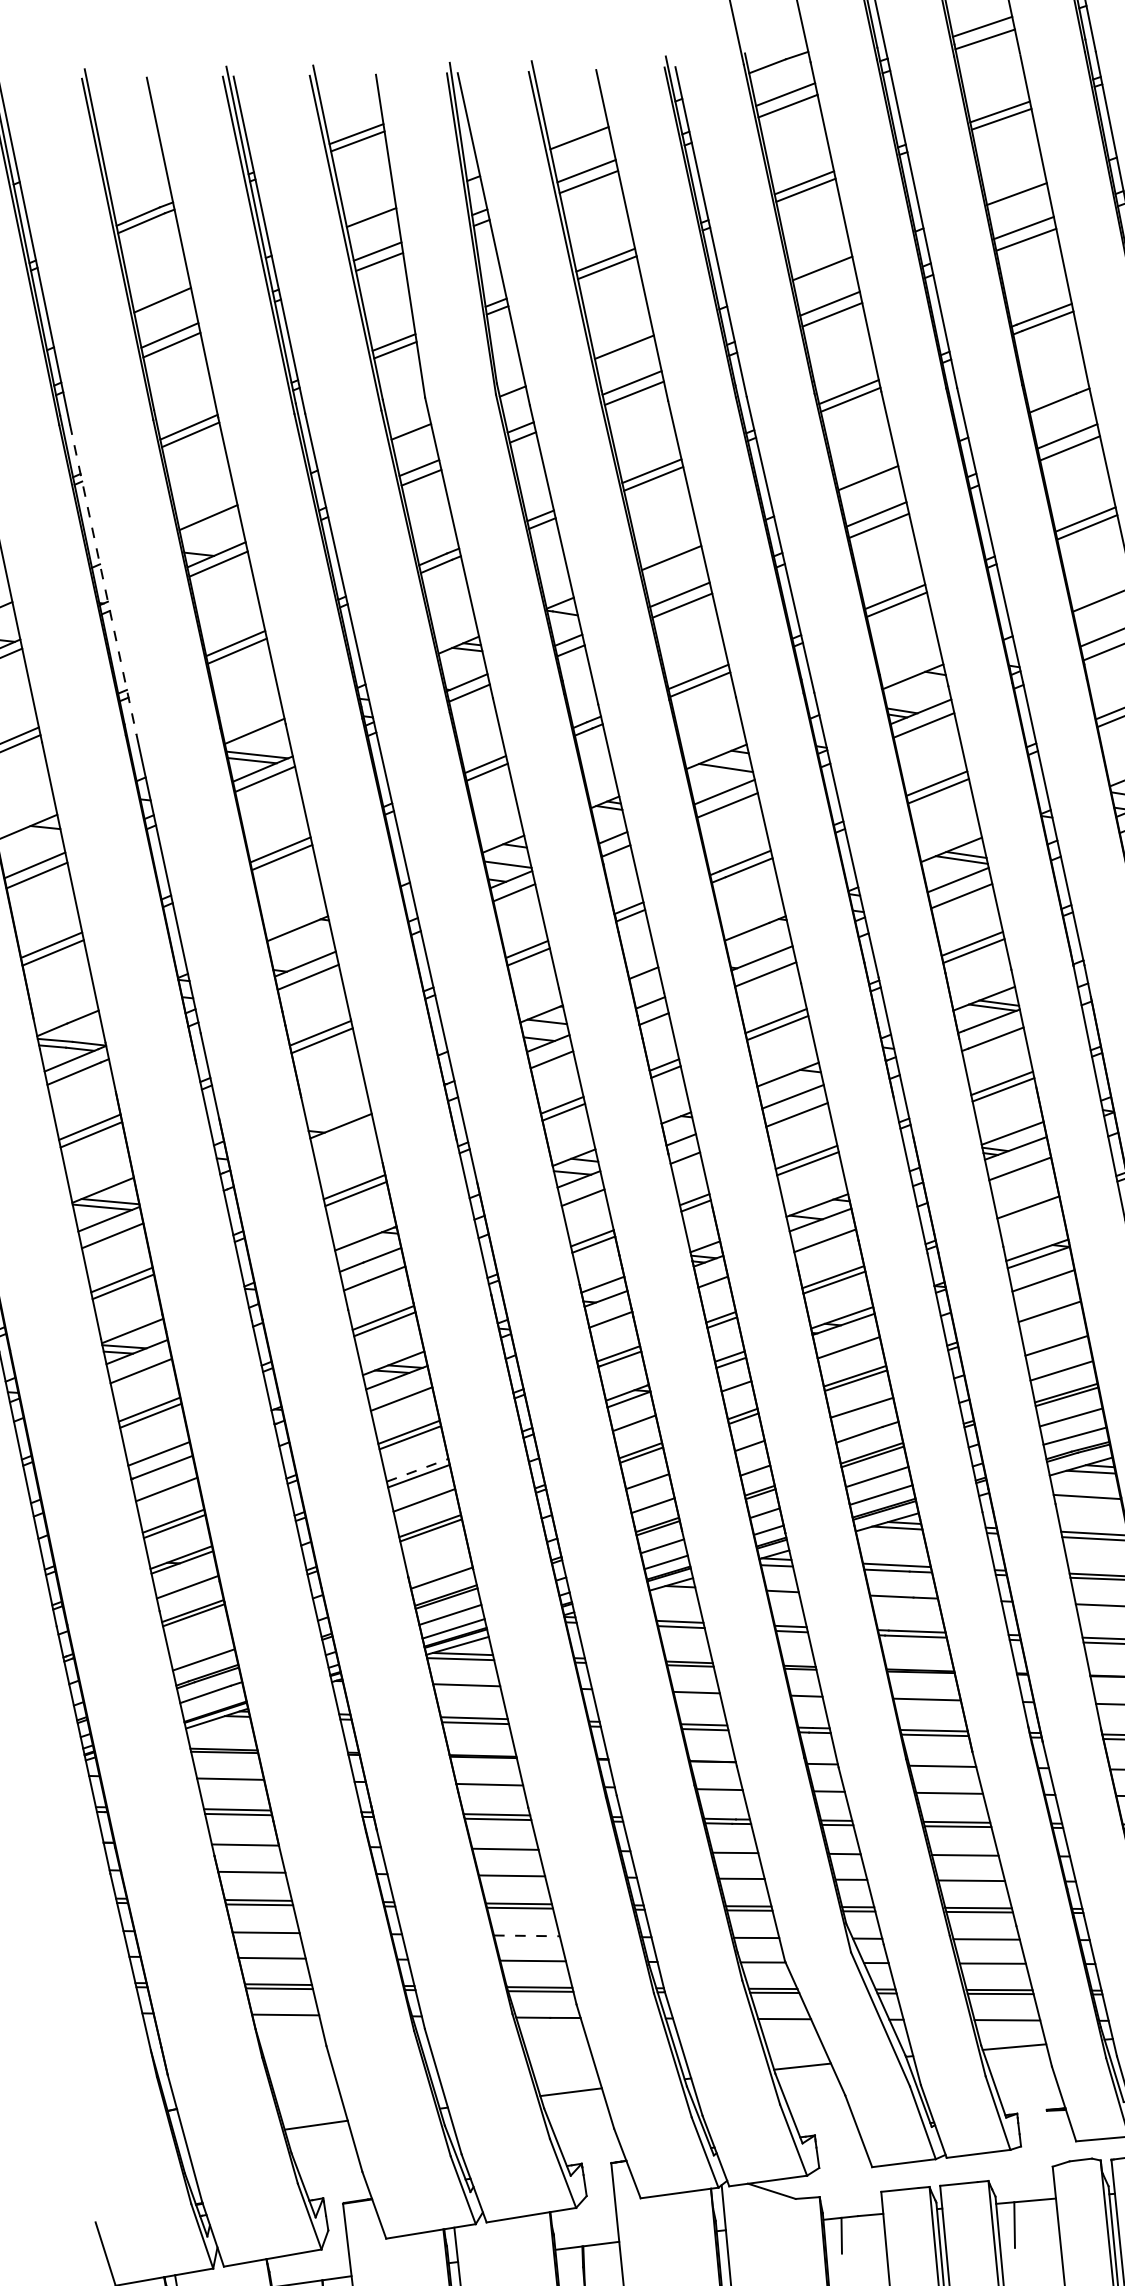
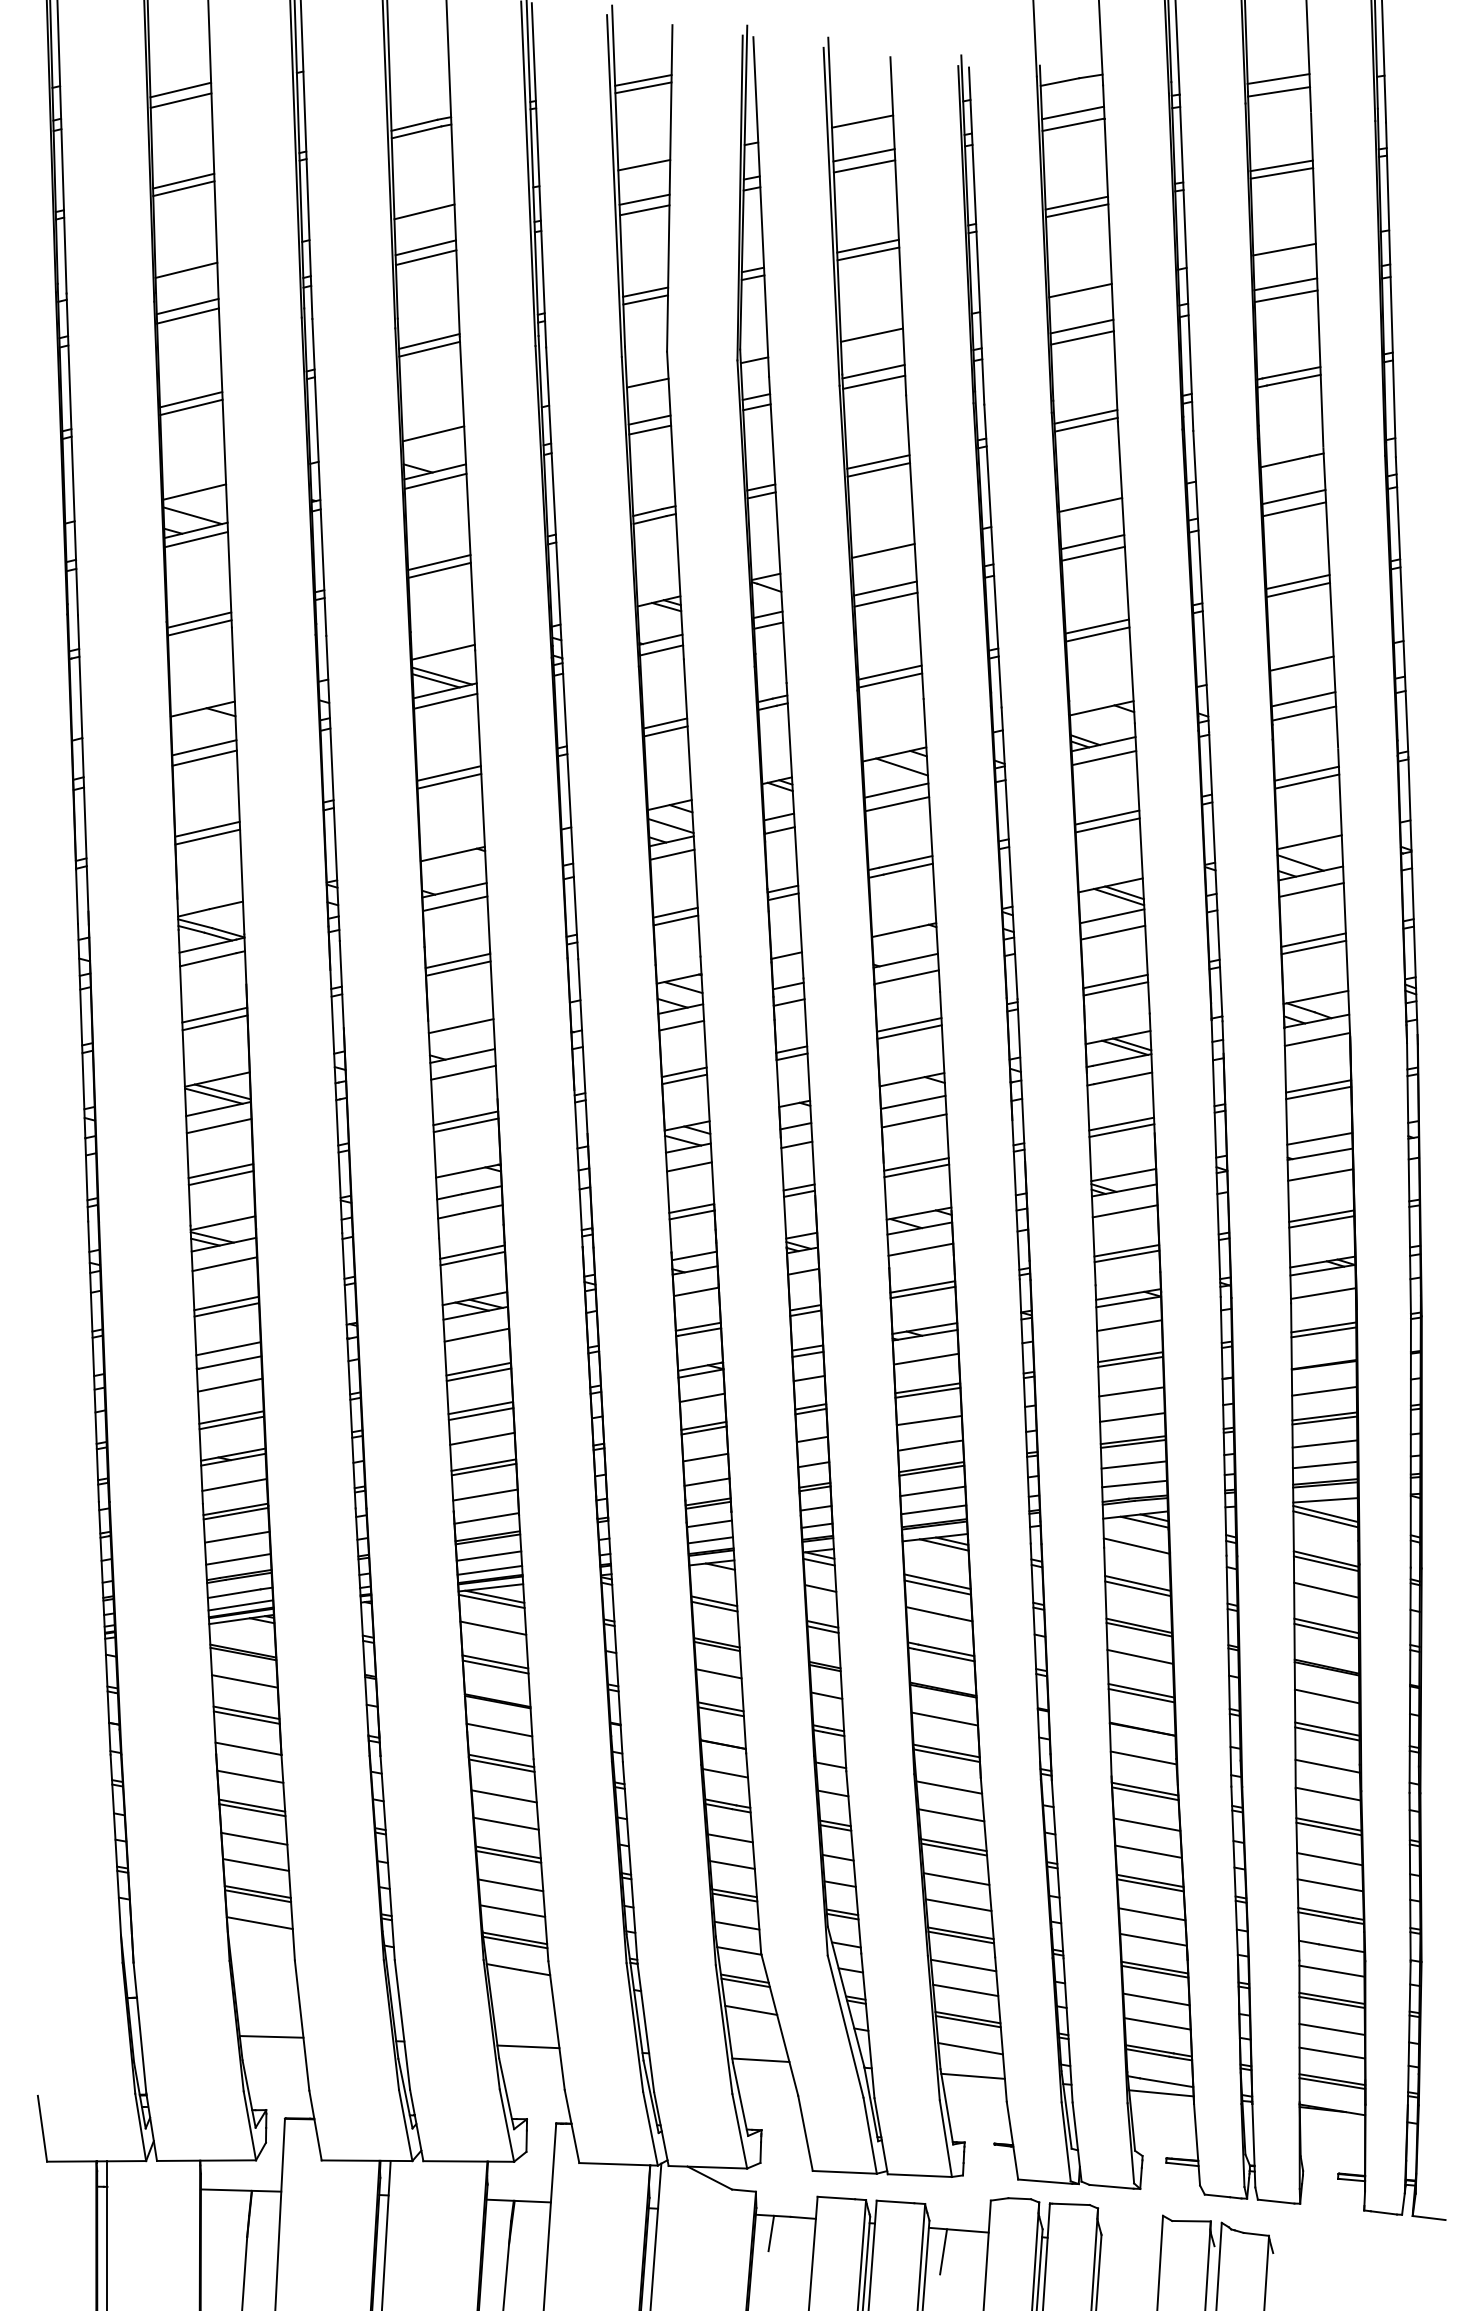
line: (103, 579) -> (319, 477), dashed -> solid
line: (333, 1097) -> (460, 1026), added
line: (344, 1142) -> (463, 1072), added
line: (1029, 1213) -> (1126, 1256), added
line: (1050, 1316) -> (1130, 1361), added
line: (417, 1470) -> (480, 1408), dashed -> solid
line: (436, 1554) -> (485, 1494), added
line: (199, 1637) -> (237, 1536), added
line: (213, 1705) -> (240, 1605), added
line: (526, 1936) -> (510, 1885), dashed -> solid

